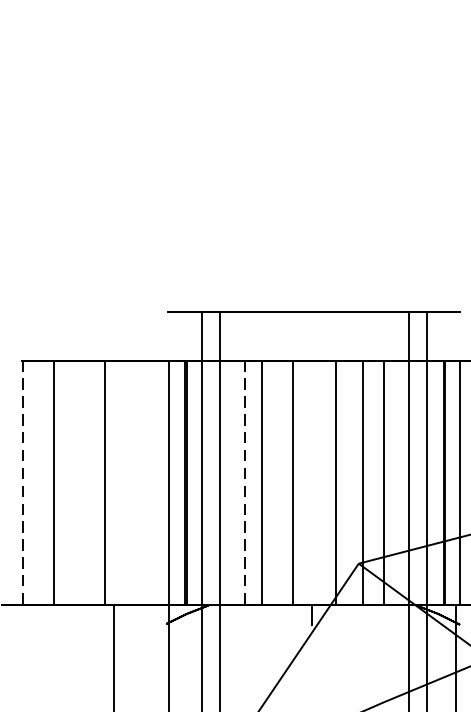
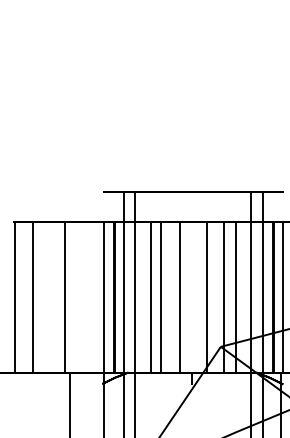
line: (23, 483) -> (14, 297), dashed -> solid
line: (244, 483) -> (150, 297), dashed -> solid

